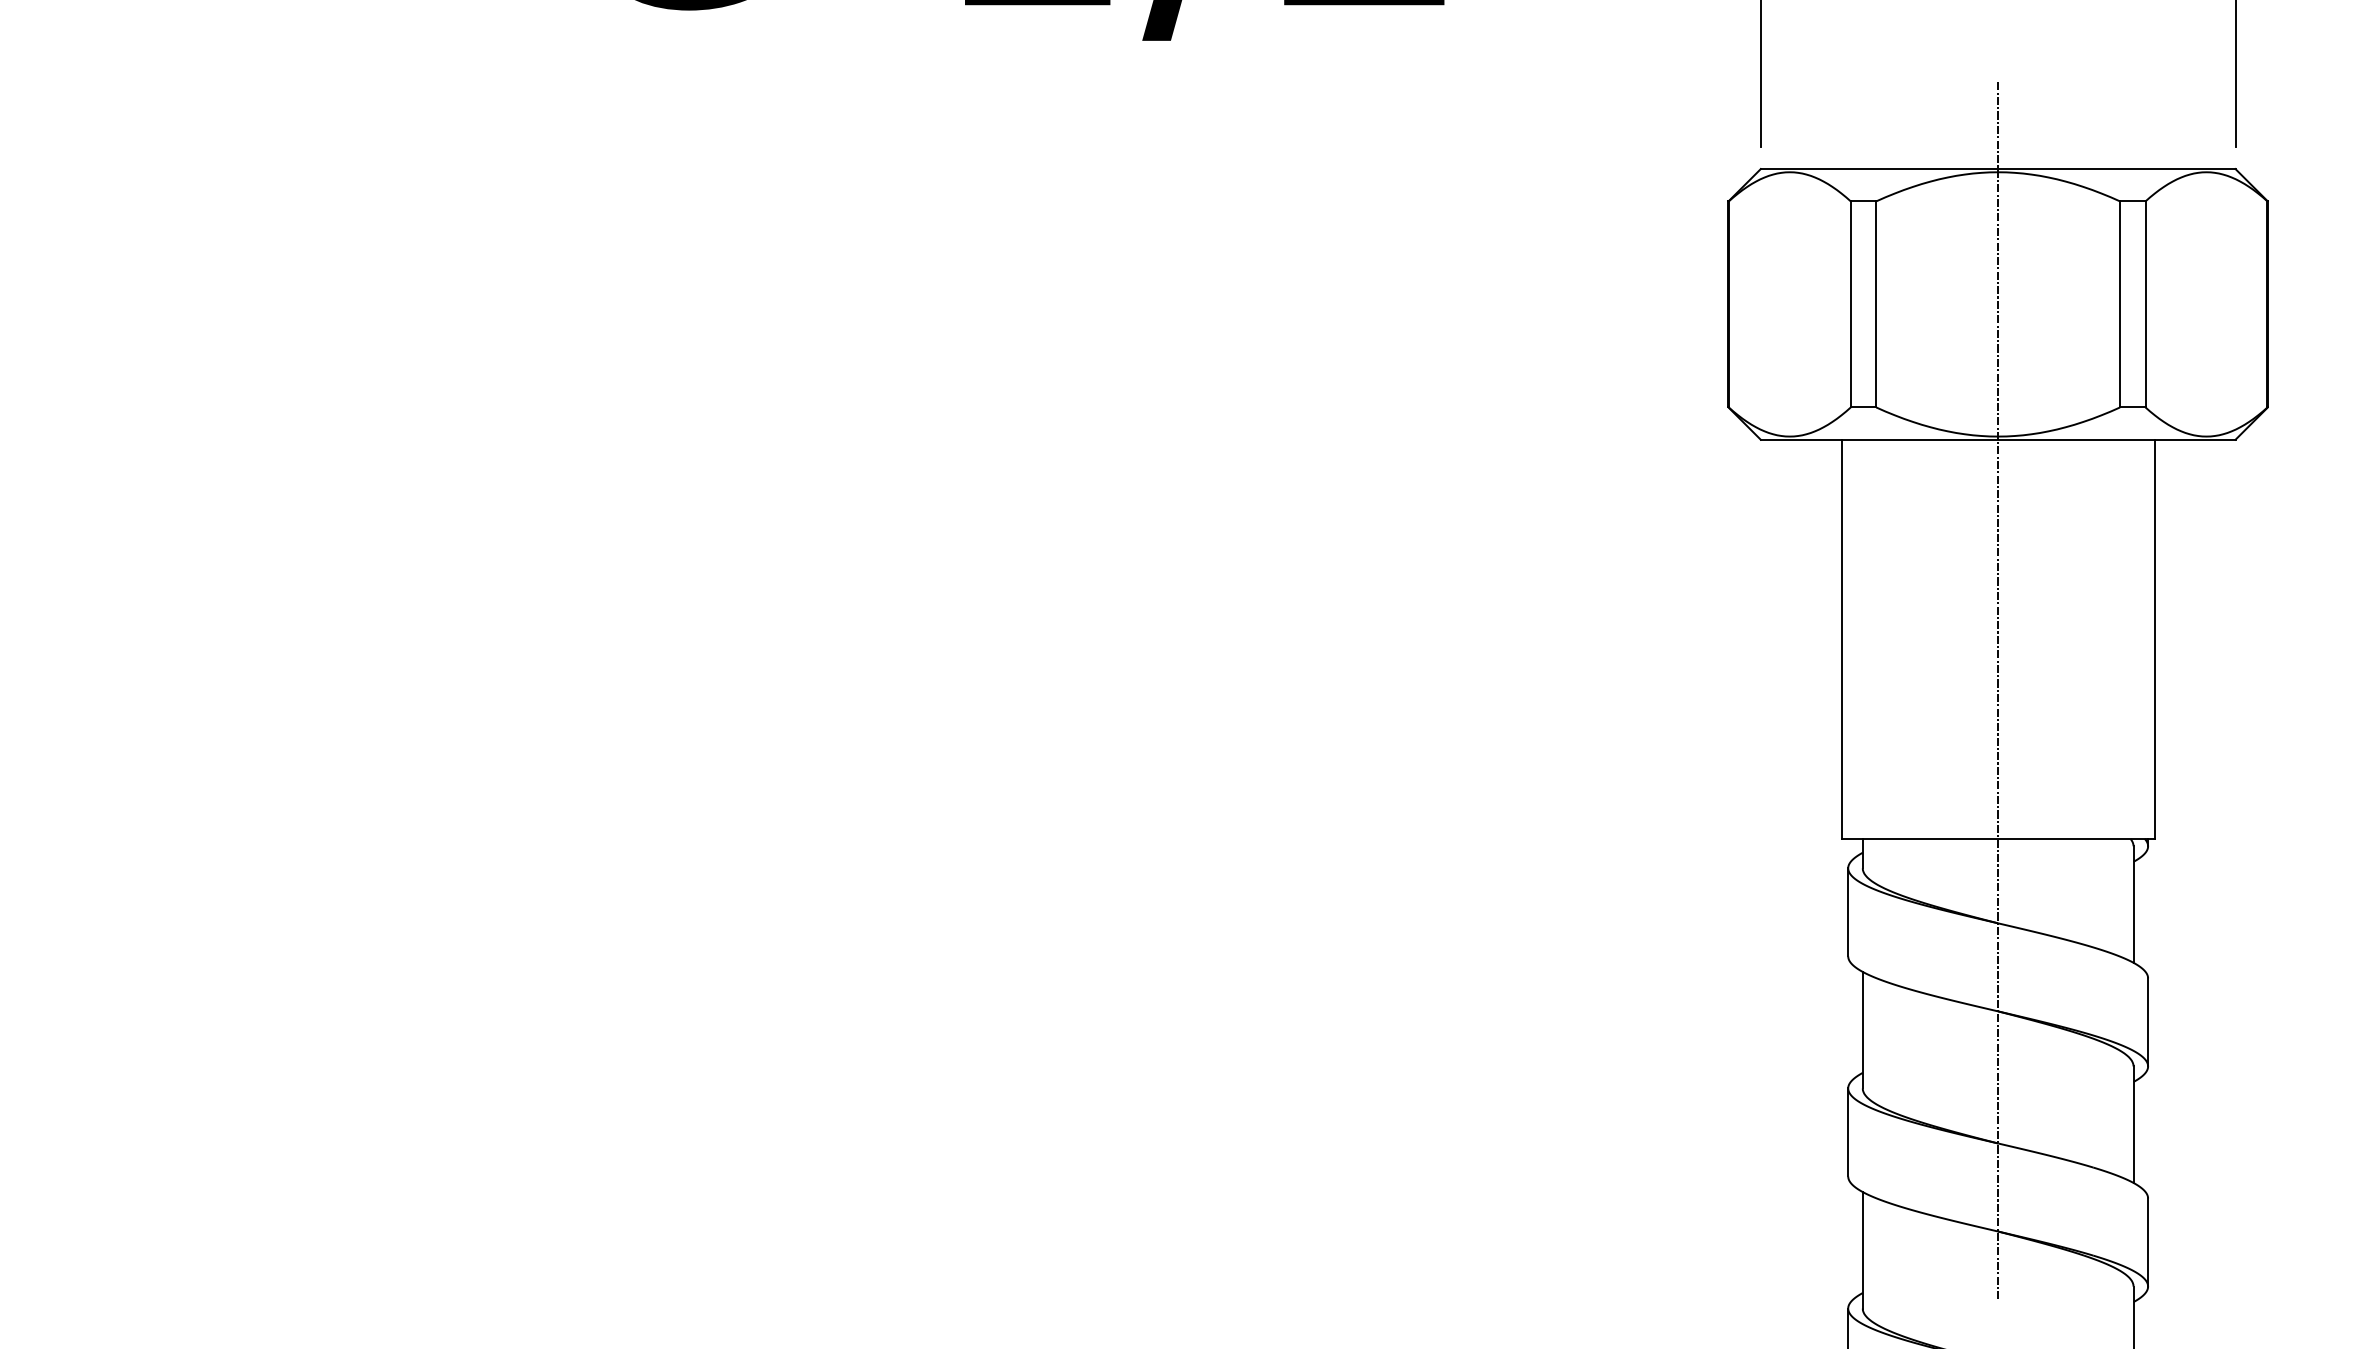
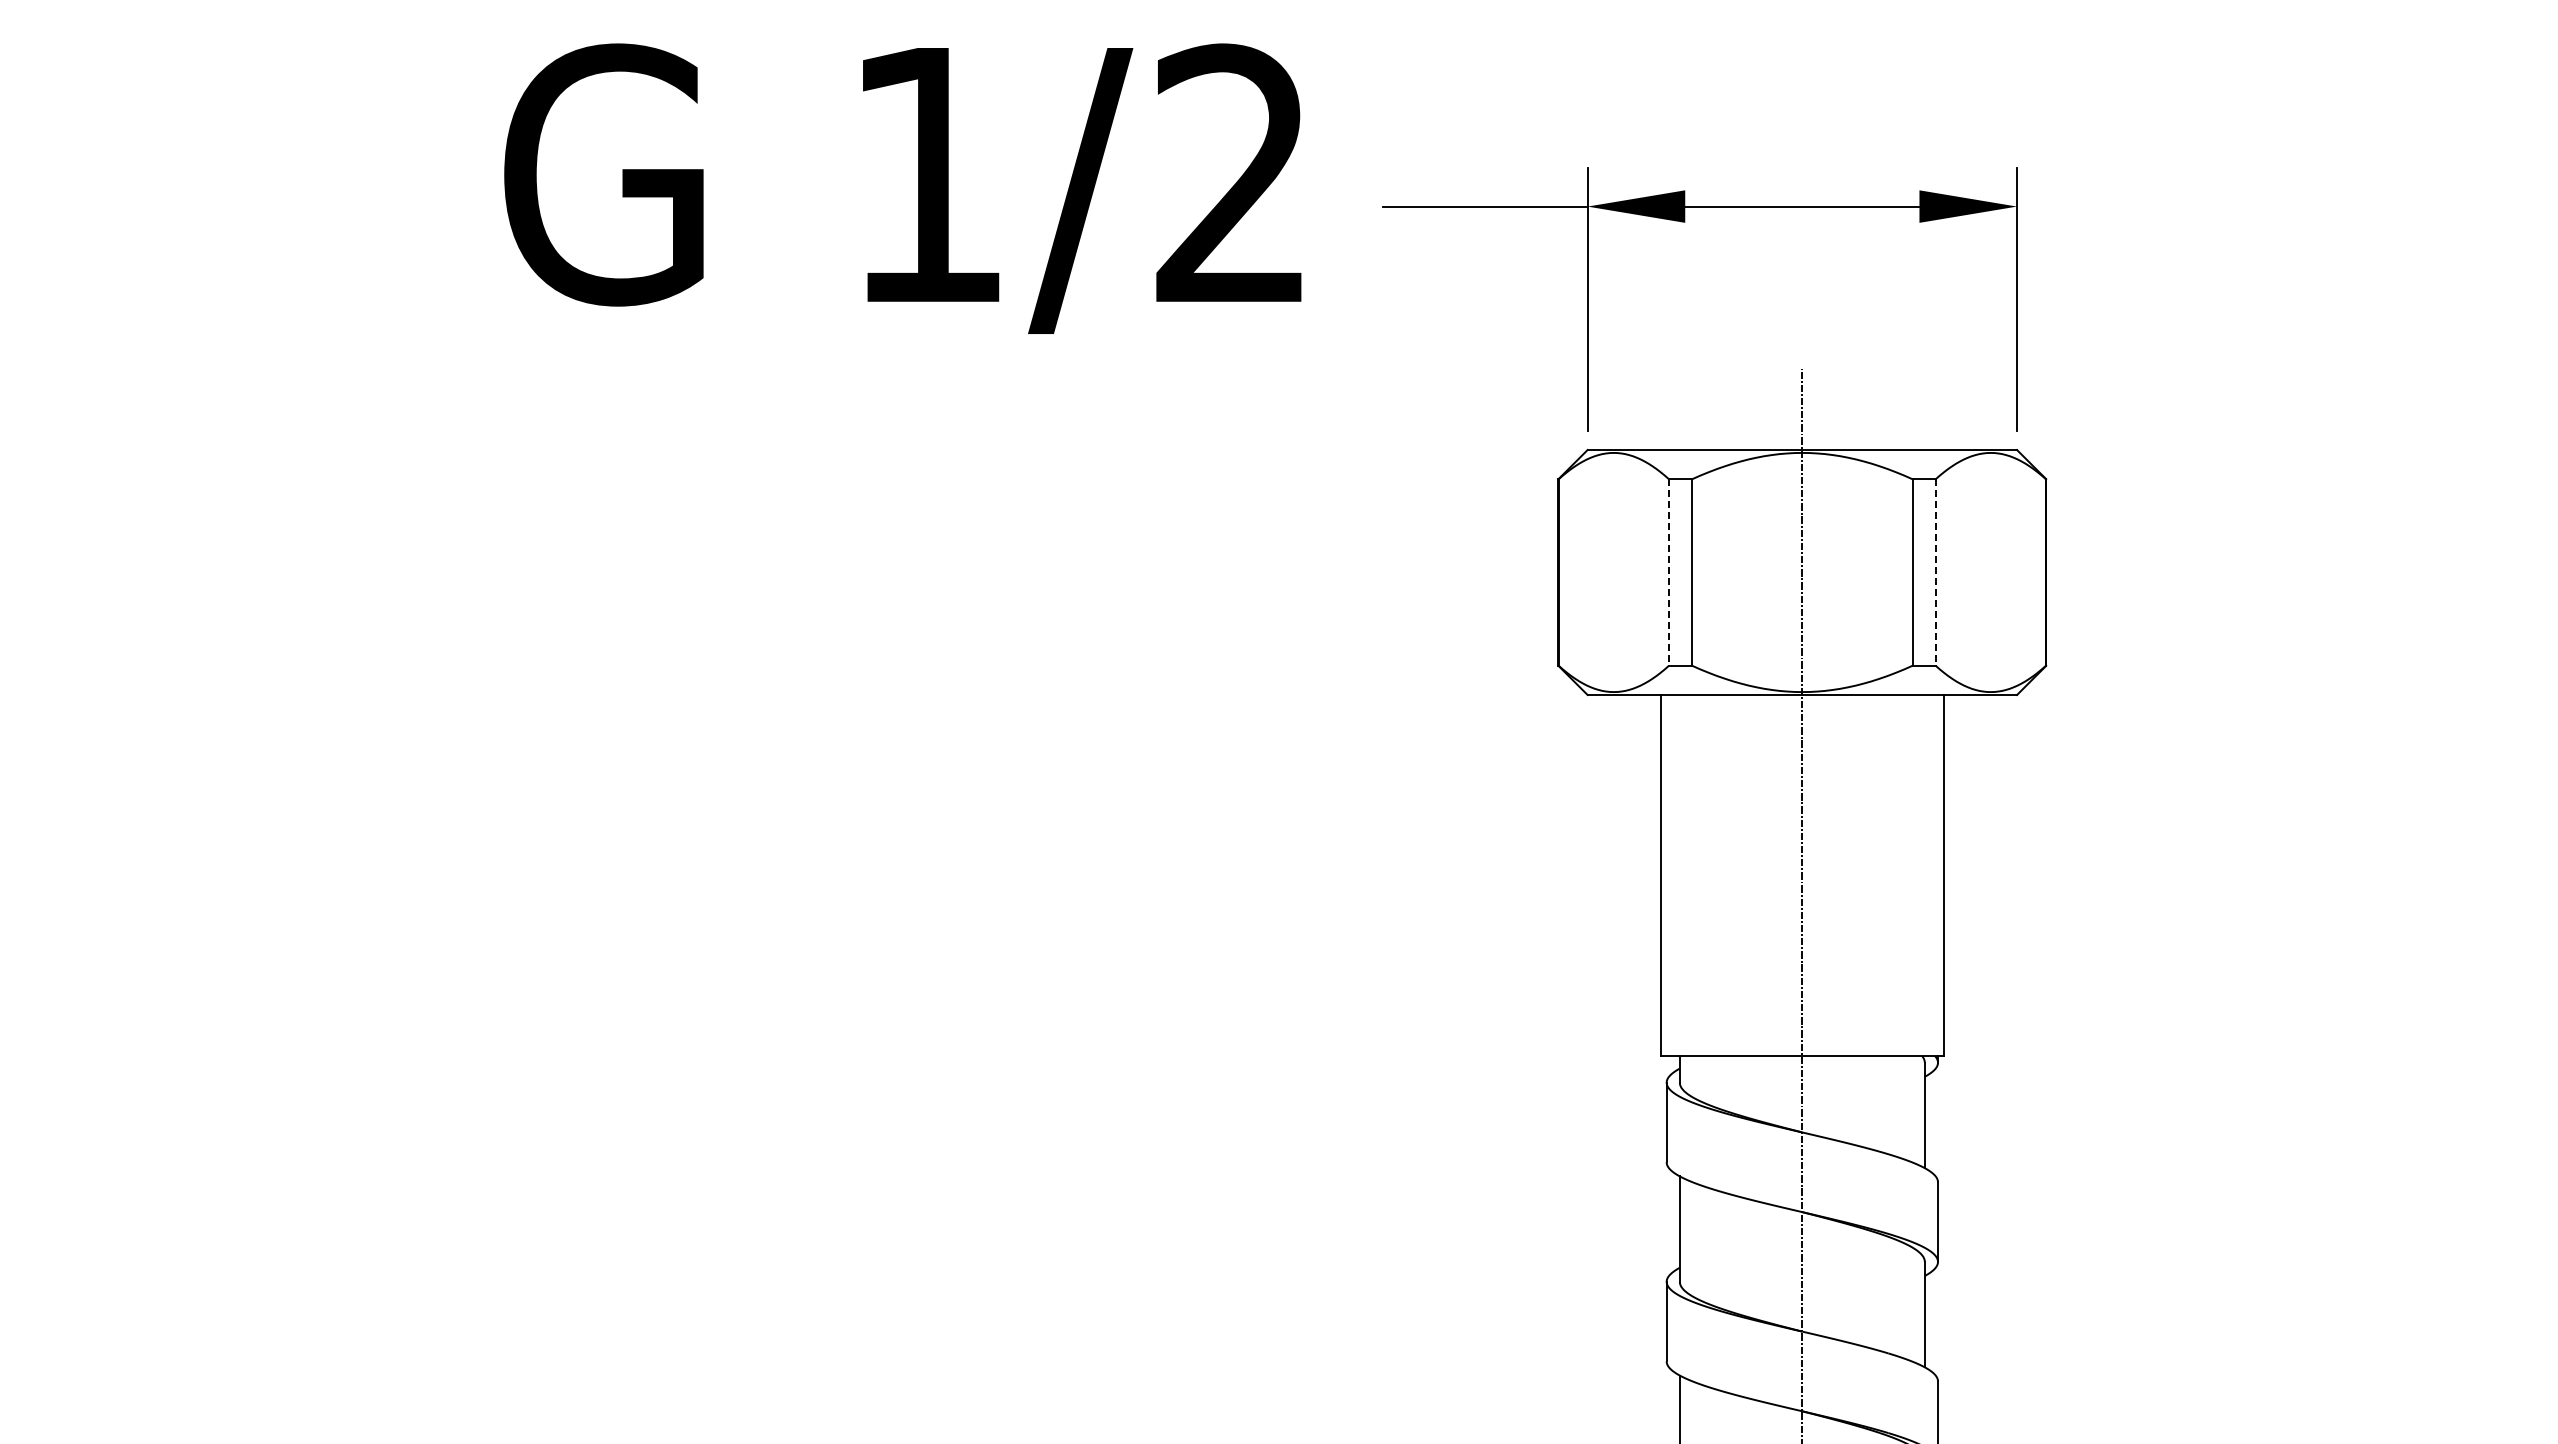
line: (1851, 305) -> (1669, 573), solid -> dashed
line: (2145, 305) -> (1935, 573), solid -> dashed

